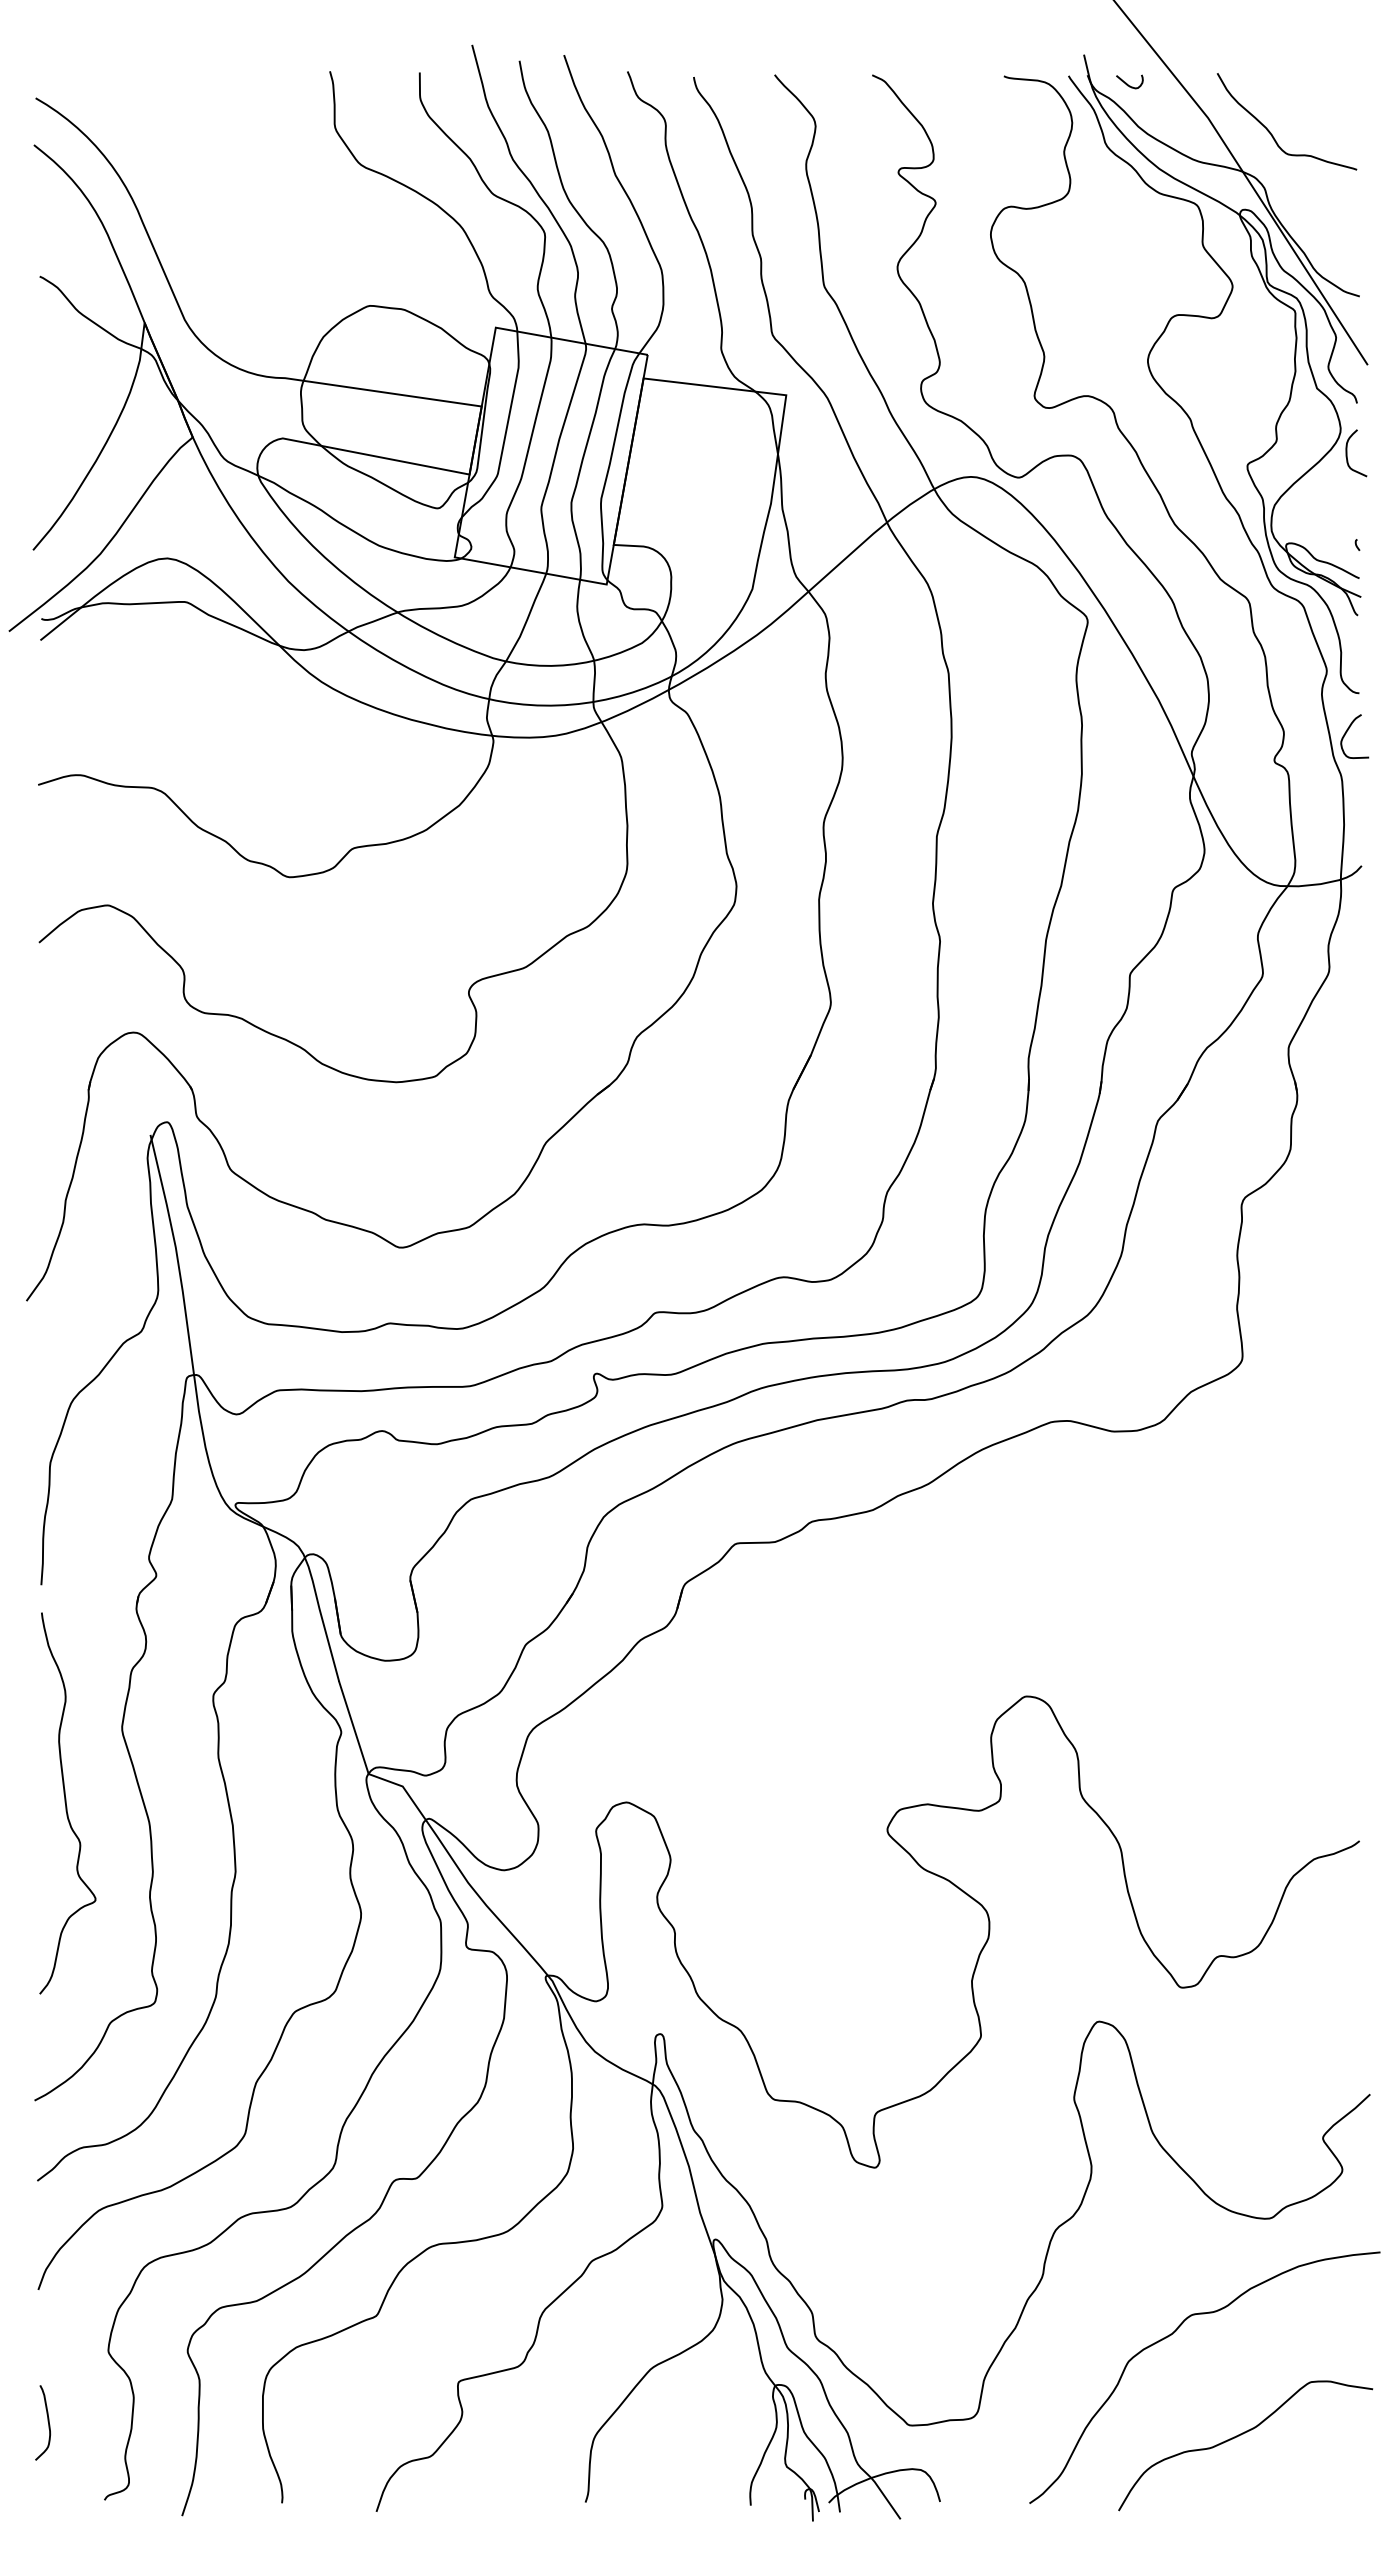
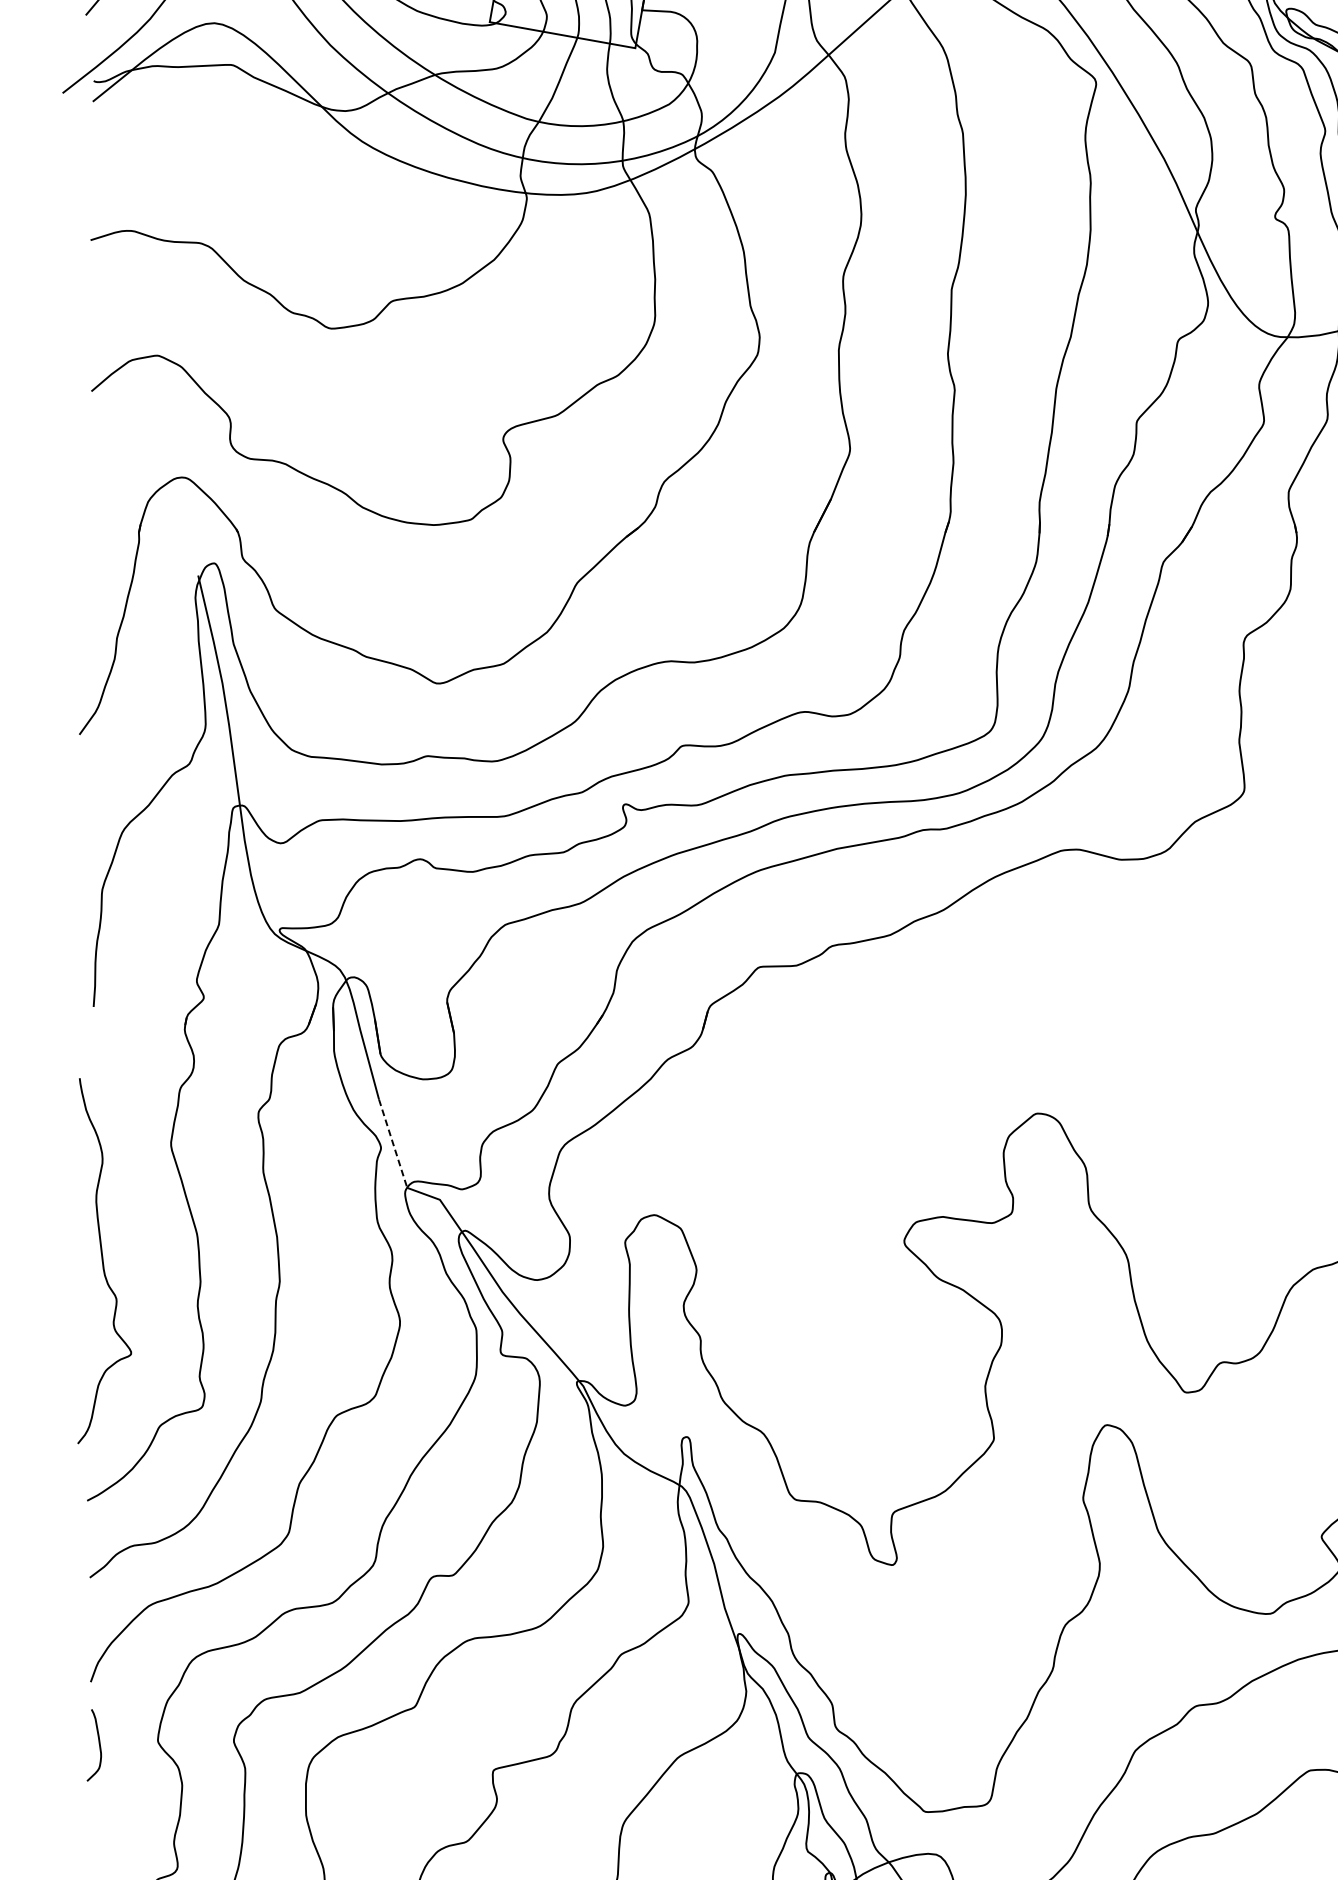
line: (354, 1728) -> (393, 1144), solid -> dashed
curve: (66, 1803) -> (103, 1261), moved
curve: (47, 2421) -> (98, 1744), moved

